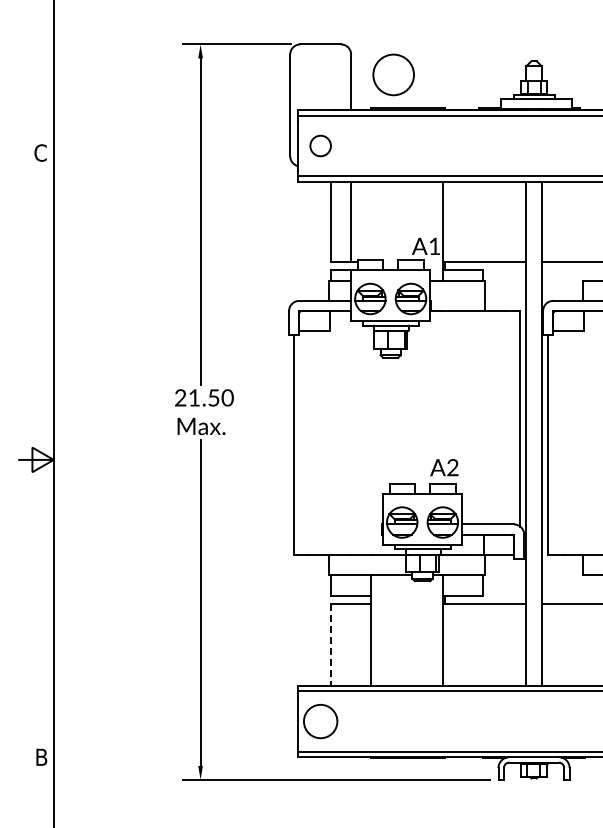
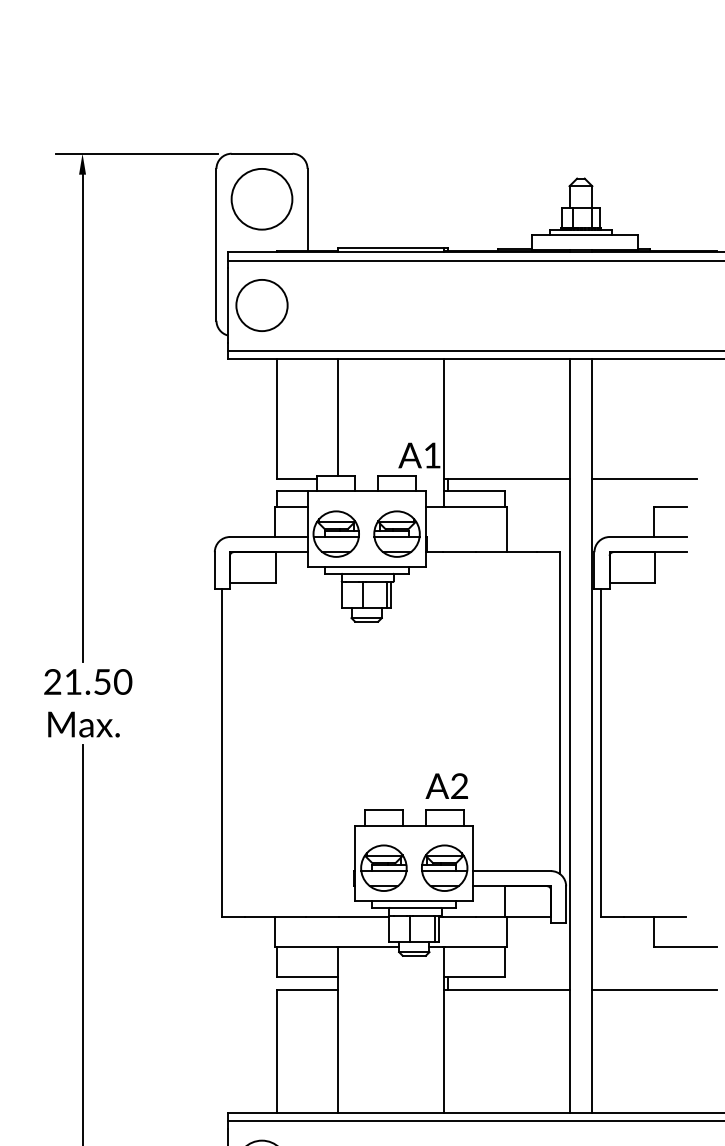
circle: (393, 74) -> (261, 198), moved
circle: (320, 145) -> (261, 304), size x1.67
line: (351, 220) -> (337, 416), moved
line: (330, 645) -> (276, 1051), dashed -> solid

